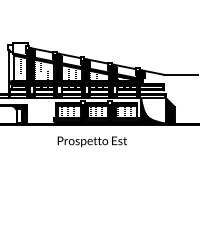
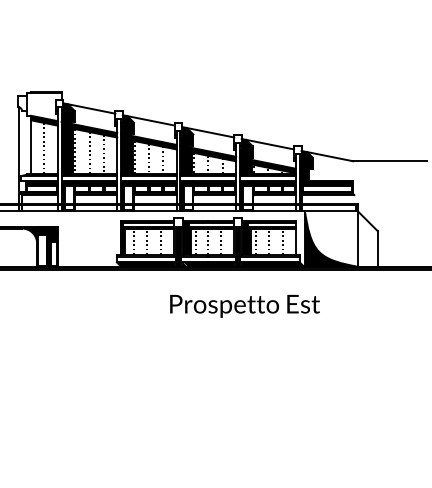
fill: (169, 110) -> (366, 238), removed
text: (91, 141) -> (243, 305), moved

